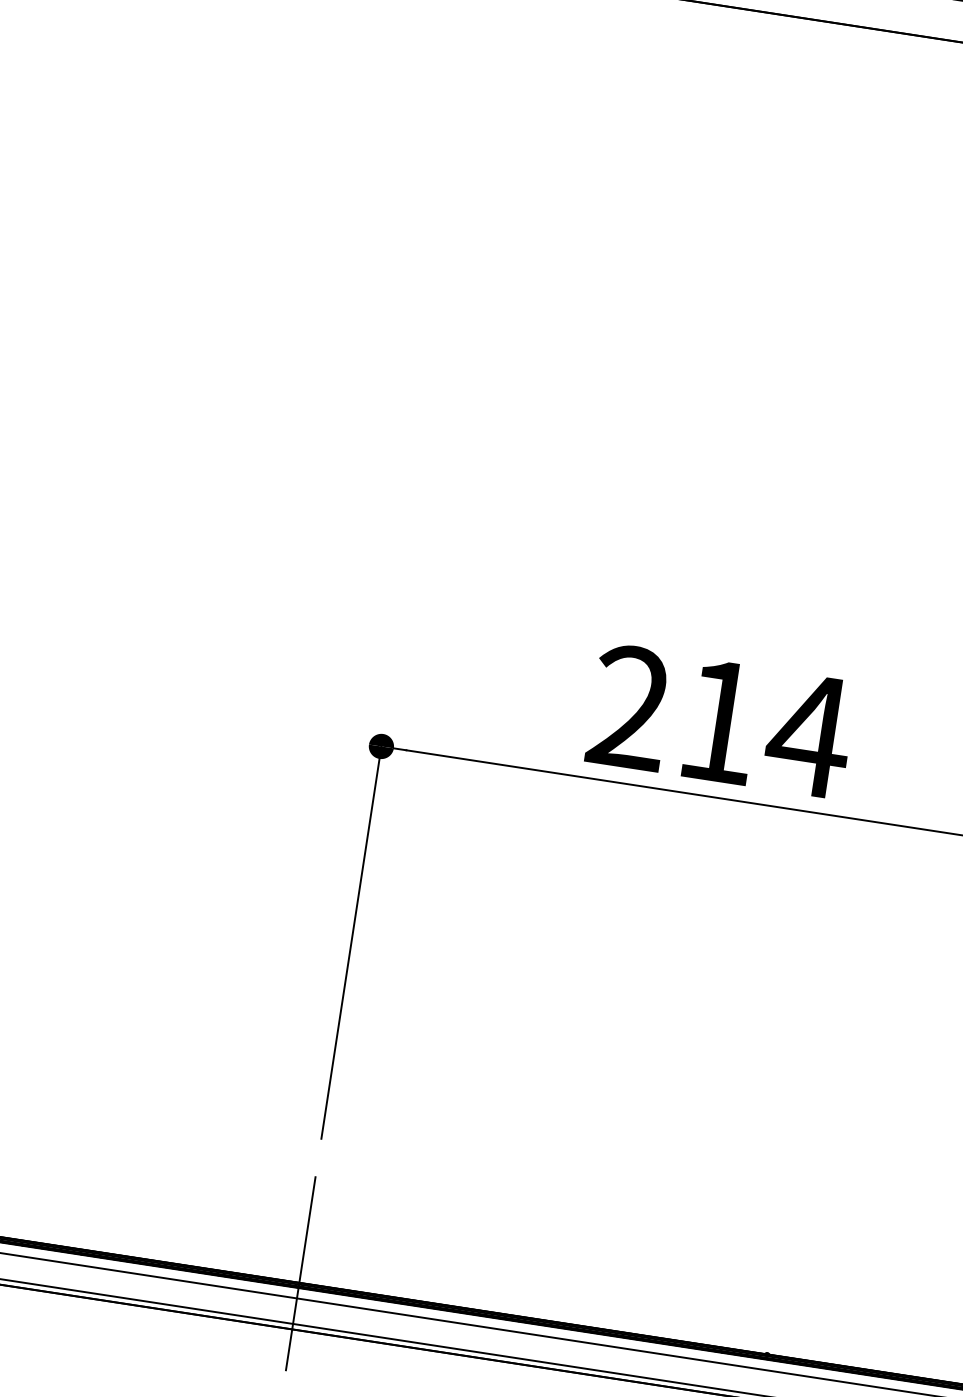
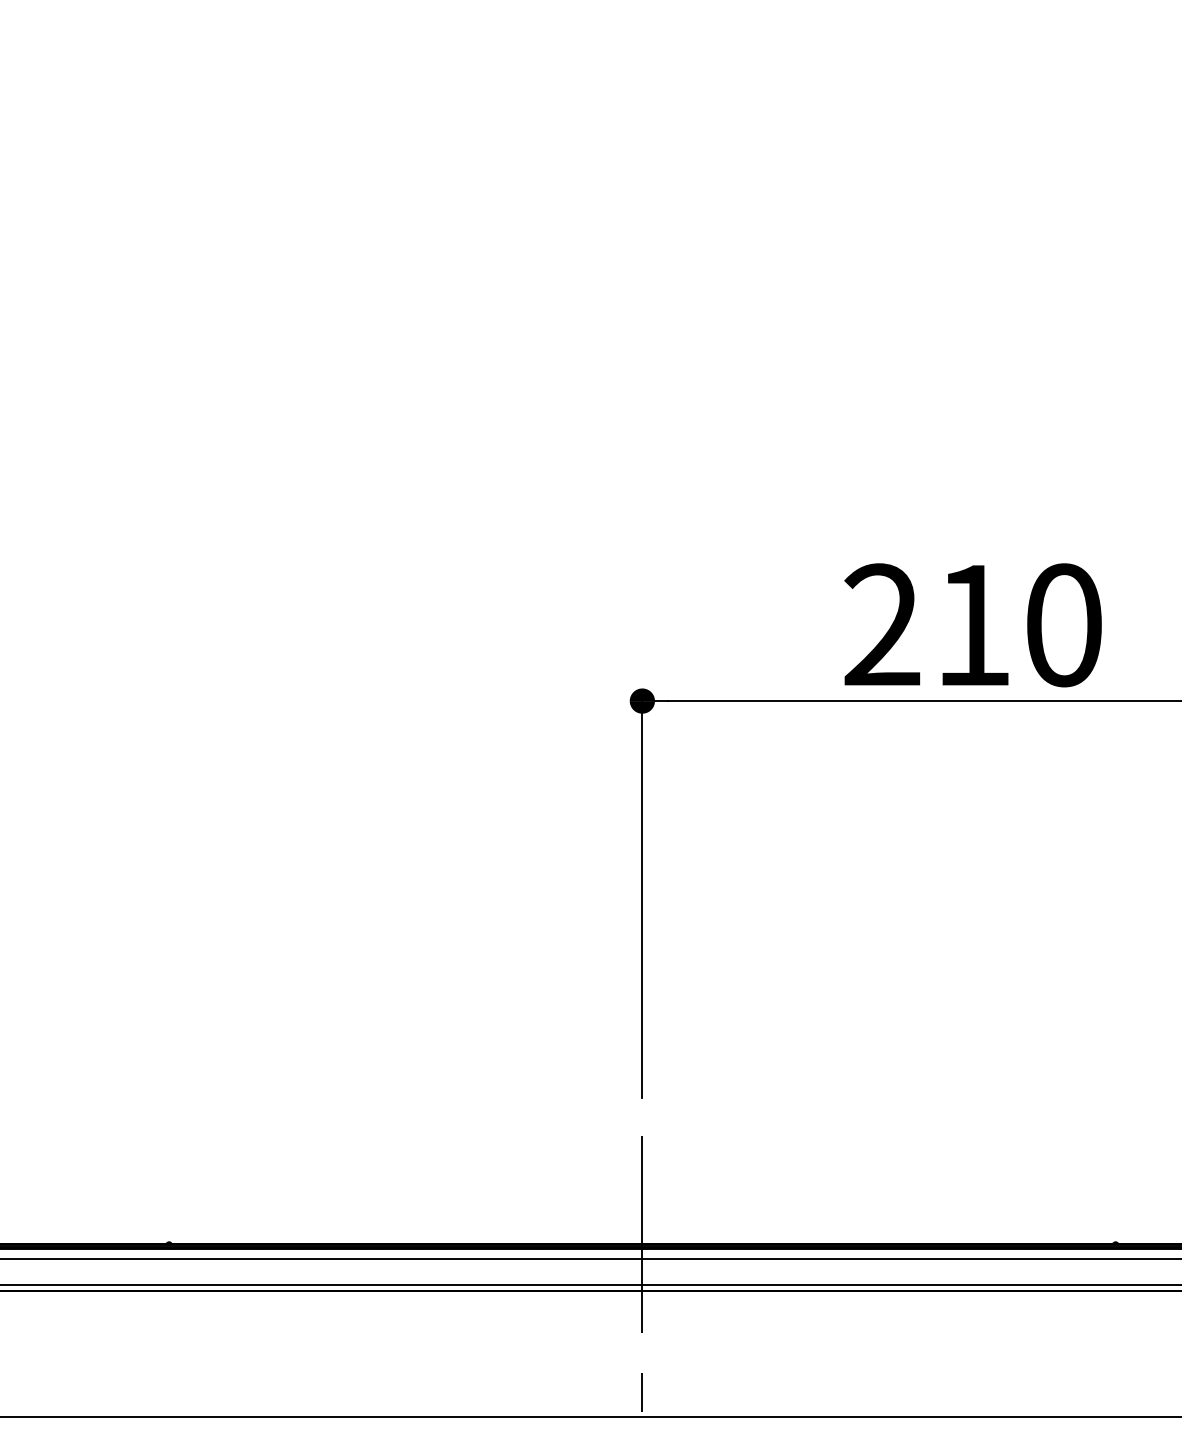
text: (809, 735) -> (1063, 625), 214 -> 210

